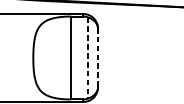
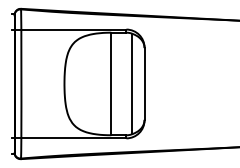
line: (97, 57) -> (144, 83), dashed -> solid
line: (88, 58) -> (132, 84), dashed -> solid

